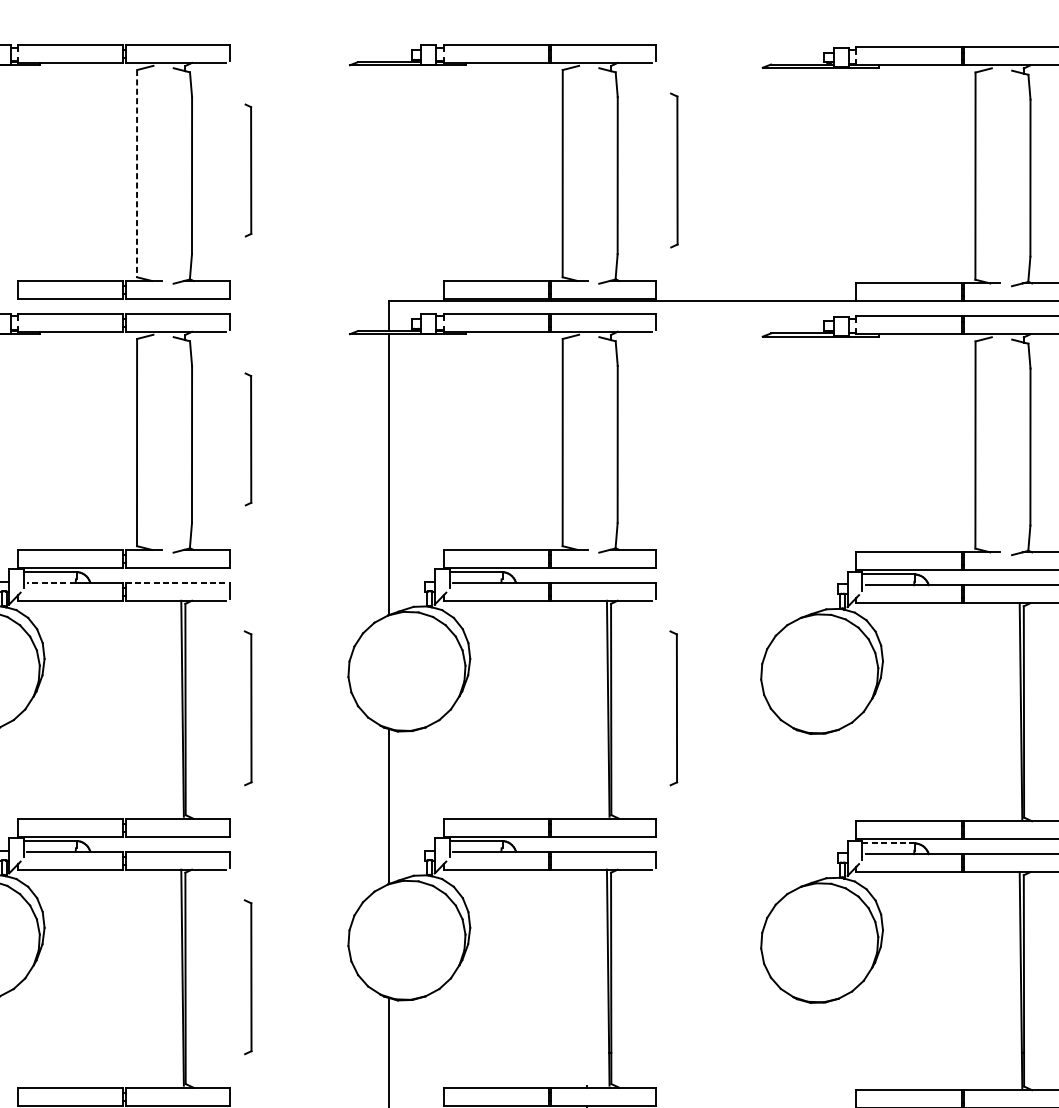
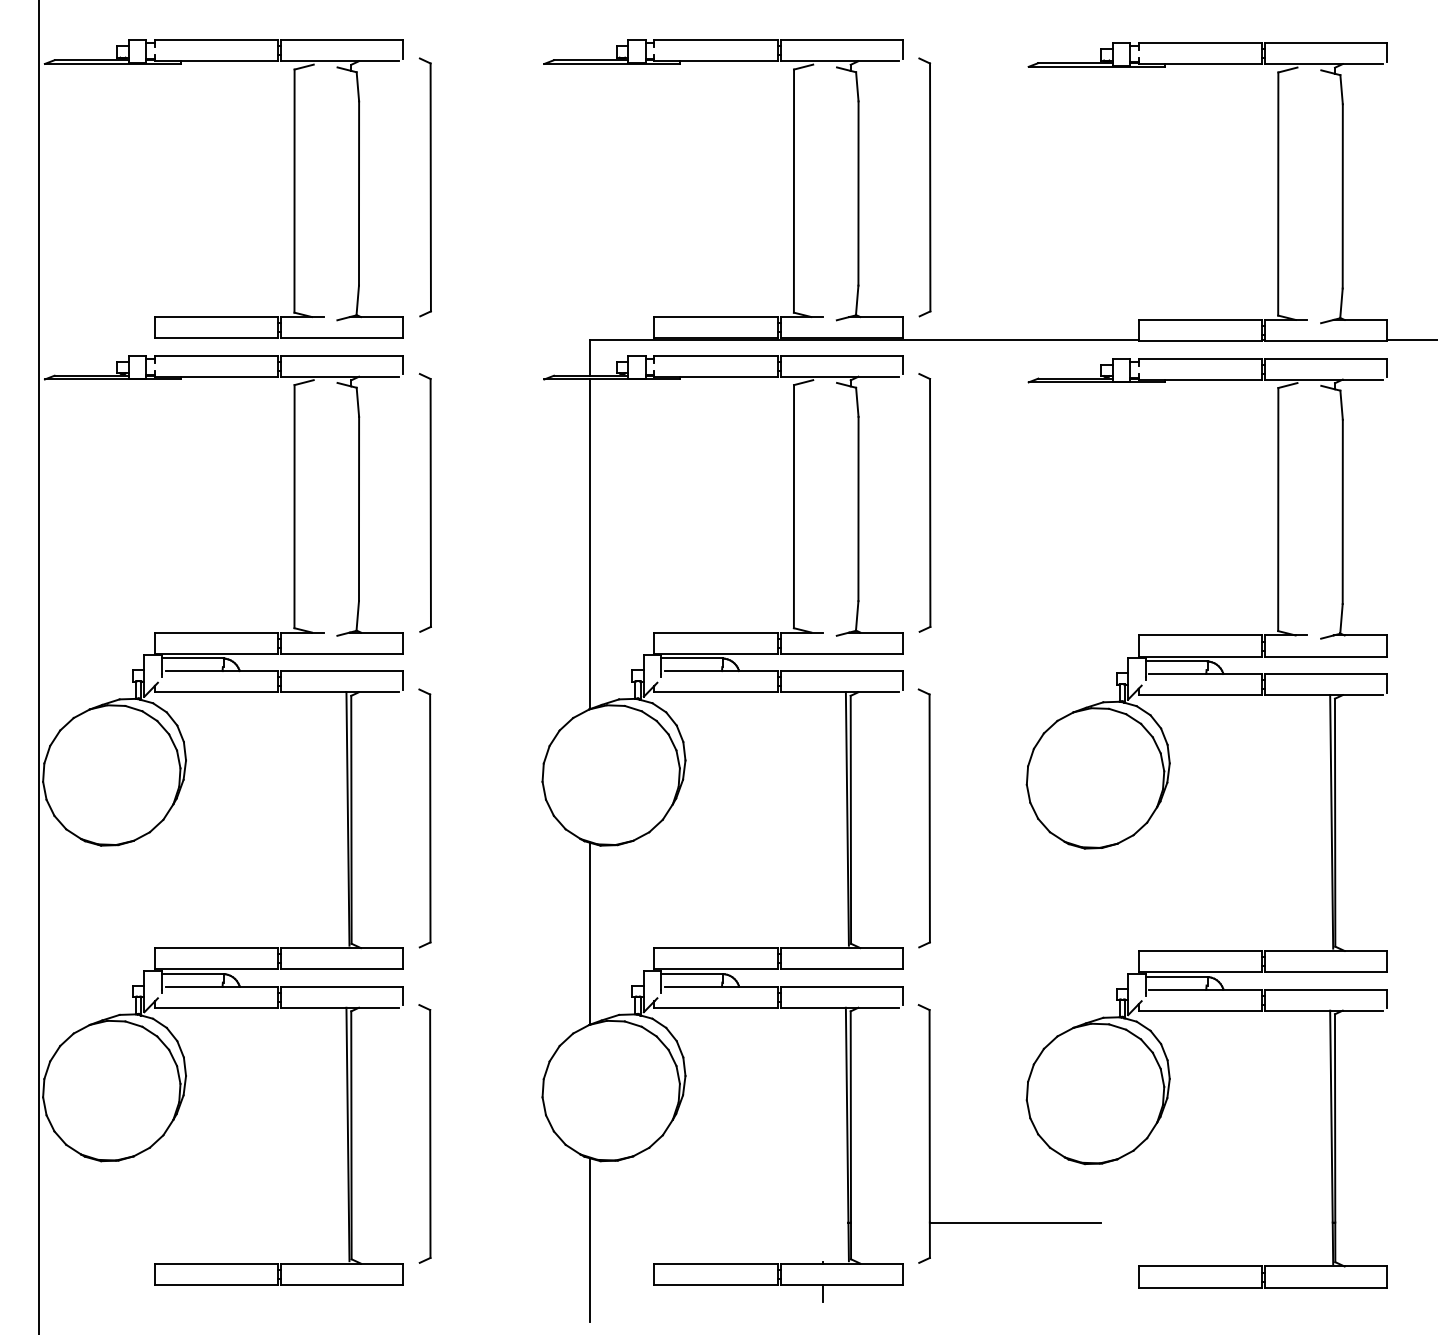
part: (247, 170) -> (424, 187), size x1.67
part: (673, 170) -> (924, 187), size x1.43
line: (137, 173) -> (294, 191), dashed -> solid
part: (247, 439) -> (424, 502), size x1.67
part: (673, 439) -> (924, 502), added
line: (50, 583) -> (193, 671), dashed -> solid
line: (177, 583) -> (342, 671), dashed -> solid
part: (247, 708) -> (424, 818), size x1.43
part: (673, 708) -> (923, 818), size x1.43
line: (888, 843) -> (1176, 976), dashed -> solid
part: (247, 976) -> (424, 1133), size x1.43
part: (679, 976) -> (930, 1133), added

